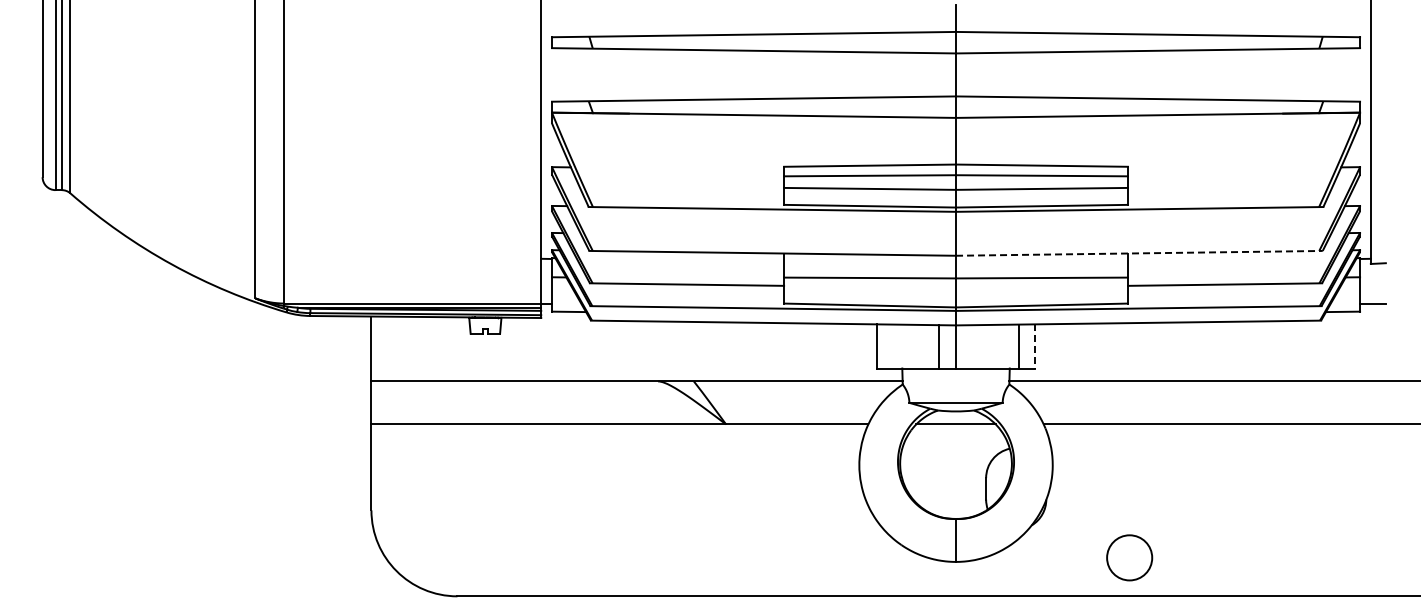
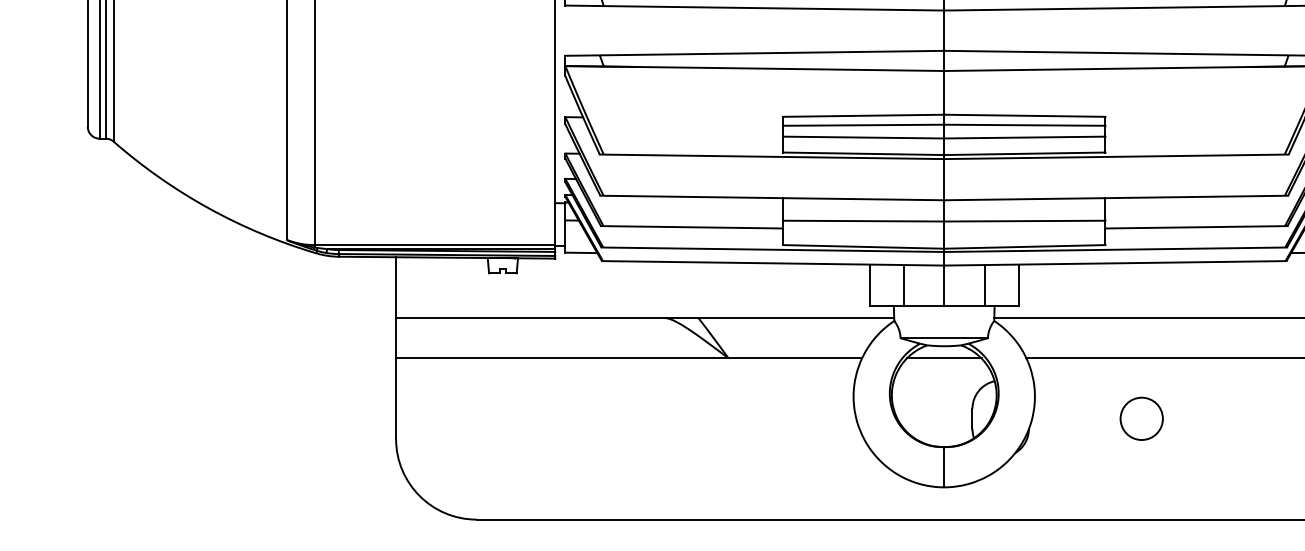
line: (1139, 253) -> (1116, 198), dashed -> solid
line: (938, 346) -> (903, 285), moved
line: (1019, 346) -> (985, 285), moved
line: (1035, 346) -> (1018, 285), dashed -> solid
circle: (1129, 557) -> (1141, 418), moved

